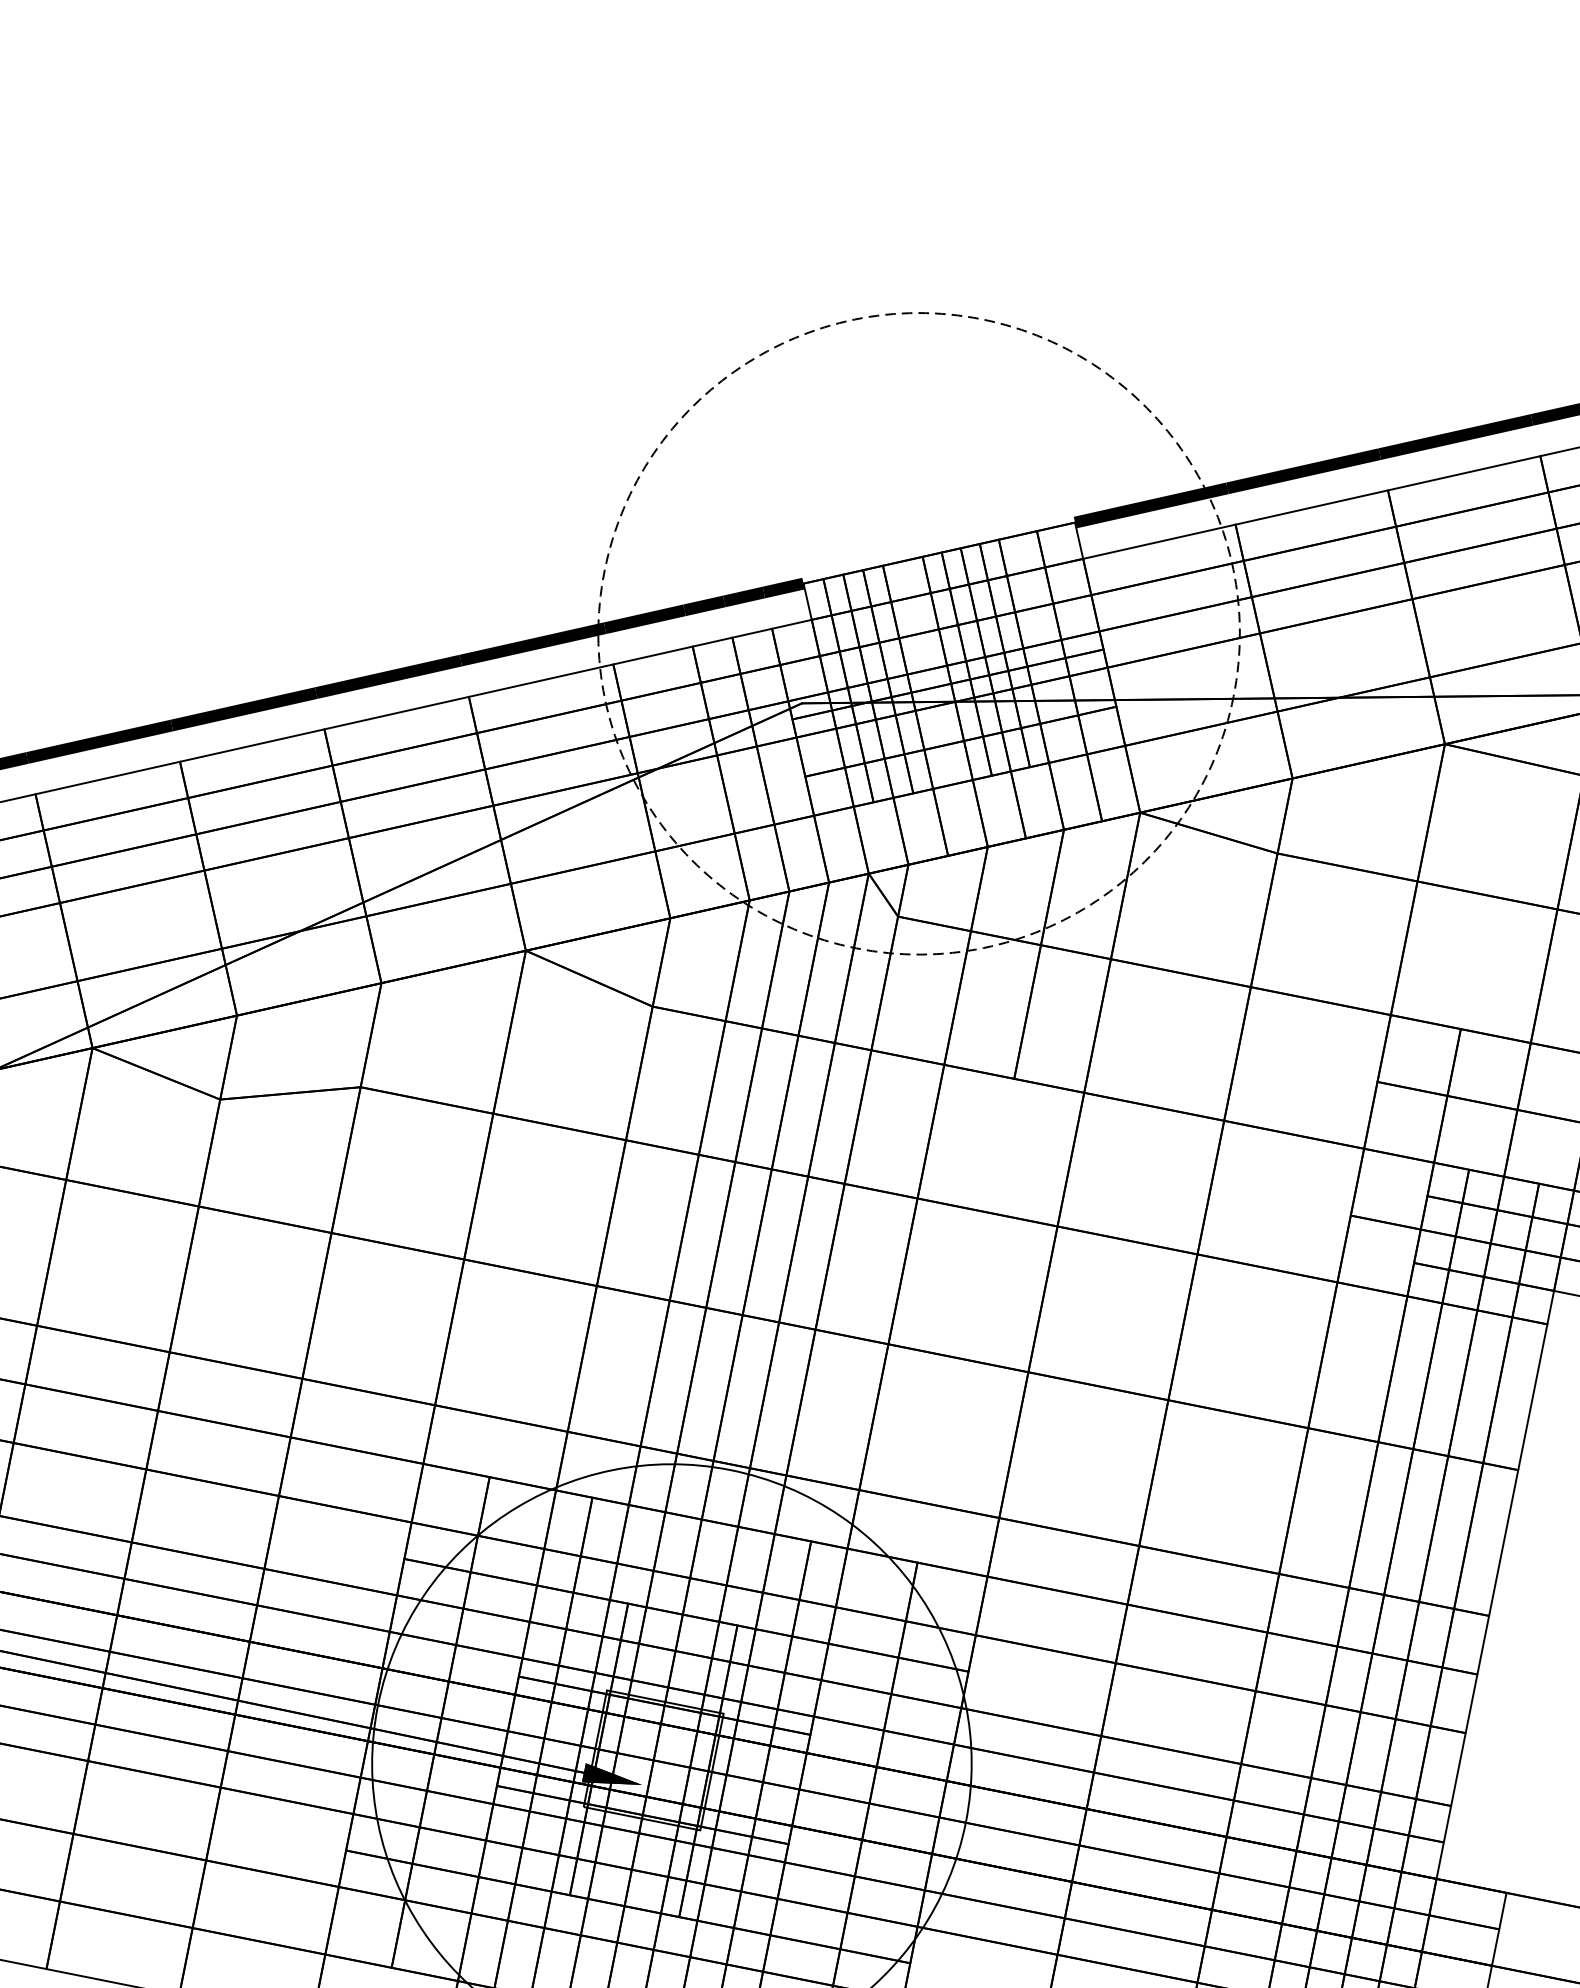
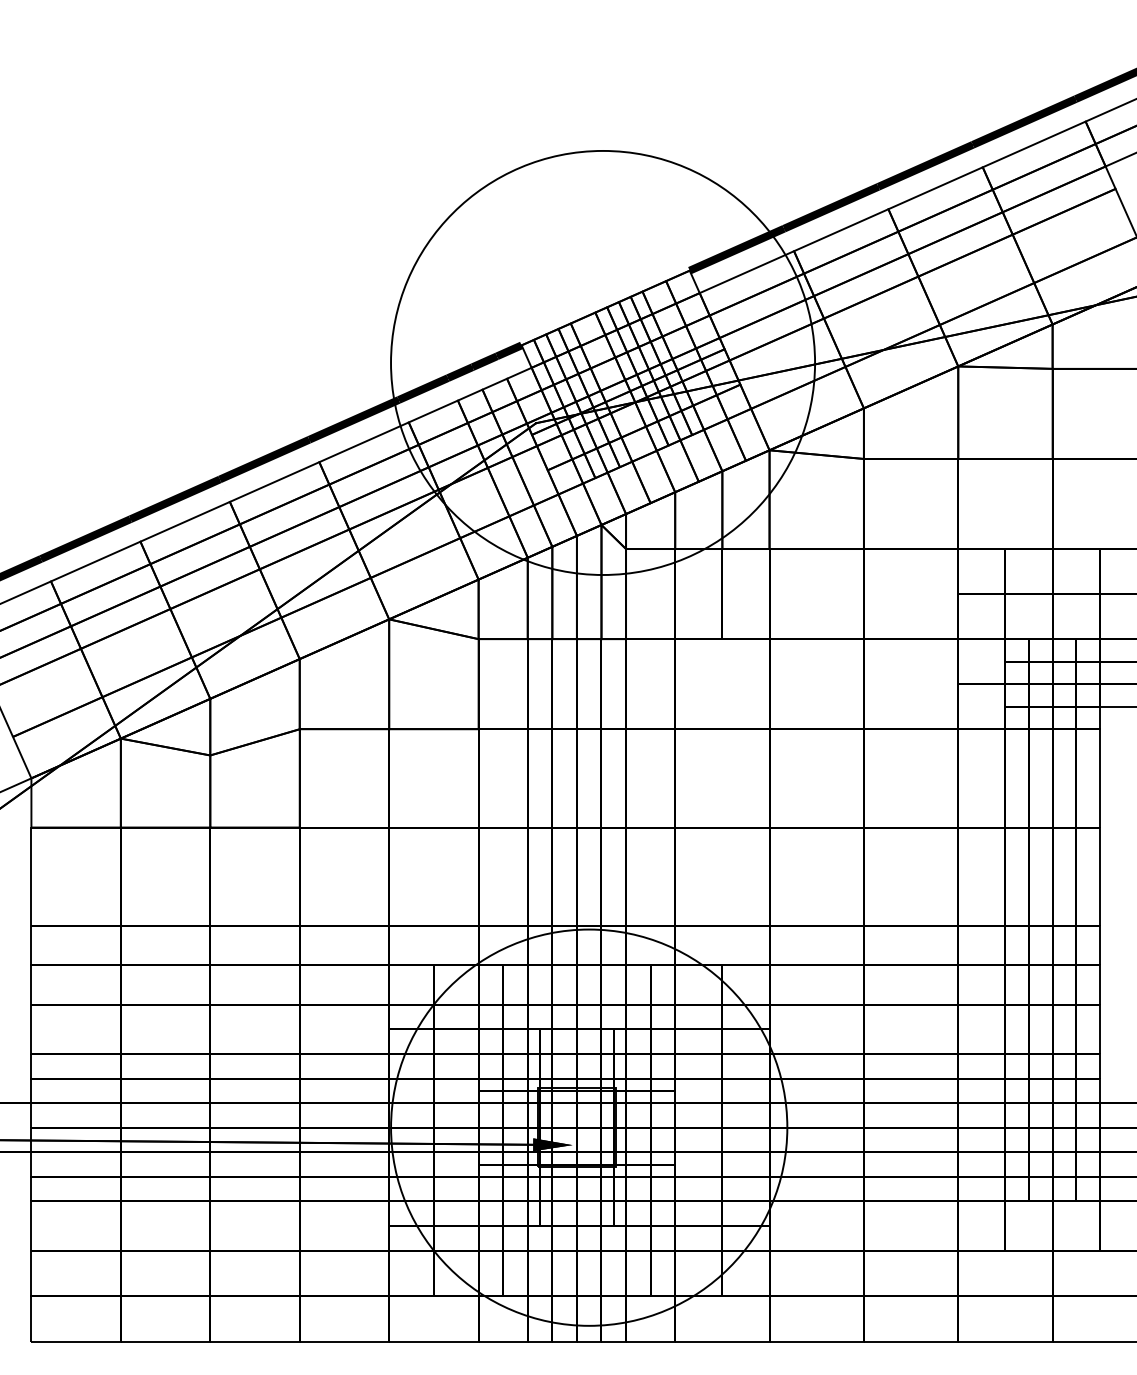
circle: (919, 633) -> (603, 362), dashed -> solid

